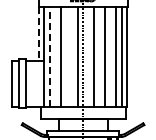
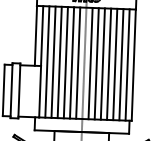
line: (38, 33) -> (35, 35), dashed -> solid
line: (49, 56) -> (46, 61), dashed -> solid
line: (55, 56) -> (53, 61), added
line: (66, 56) -> (65, 62), added
line: (72, 56) -> (72, 62), added
line: (88, 56) -> (90, 63), added
line: (99, 56) -> (102, 63), added
line: (110, 56) -> (114, 64), added

